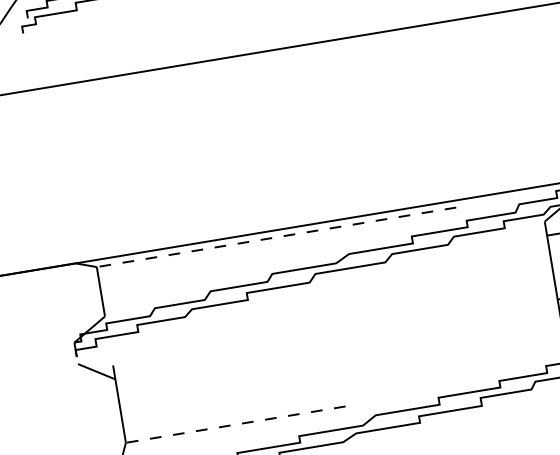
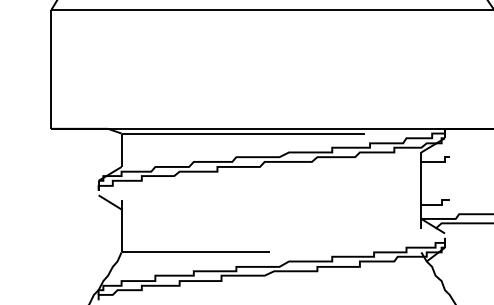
line: (277, 237) -> (243, 133), dashed -> solid
line: (235, 424) -> (195, 252), dashed -> solid

